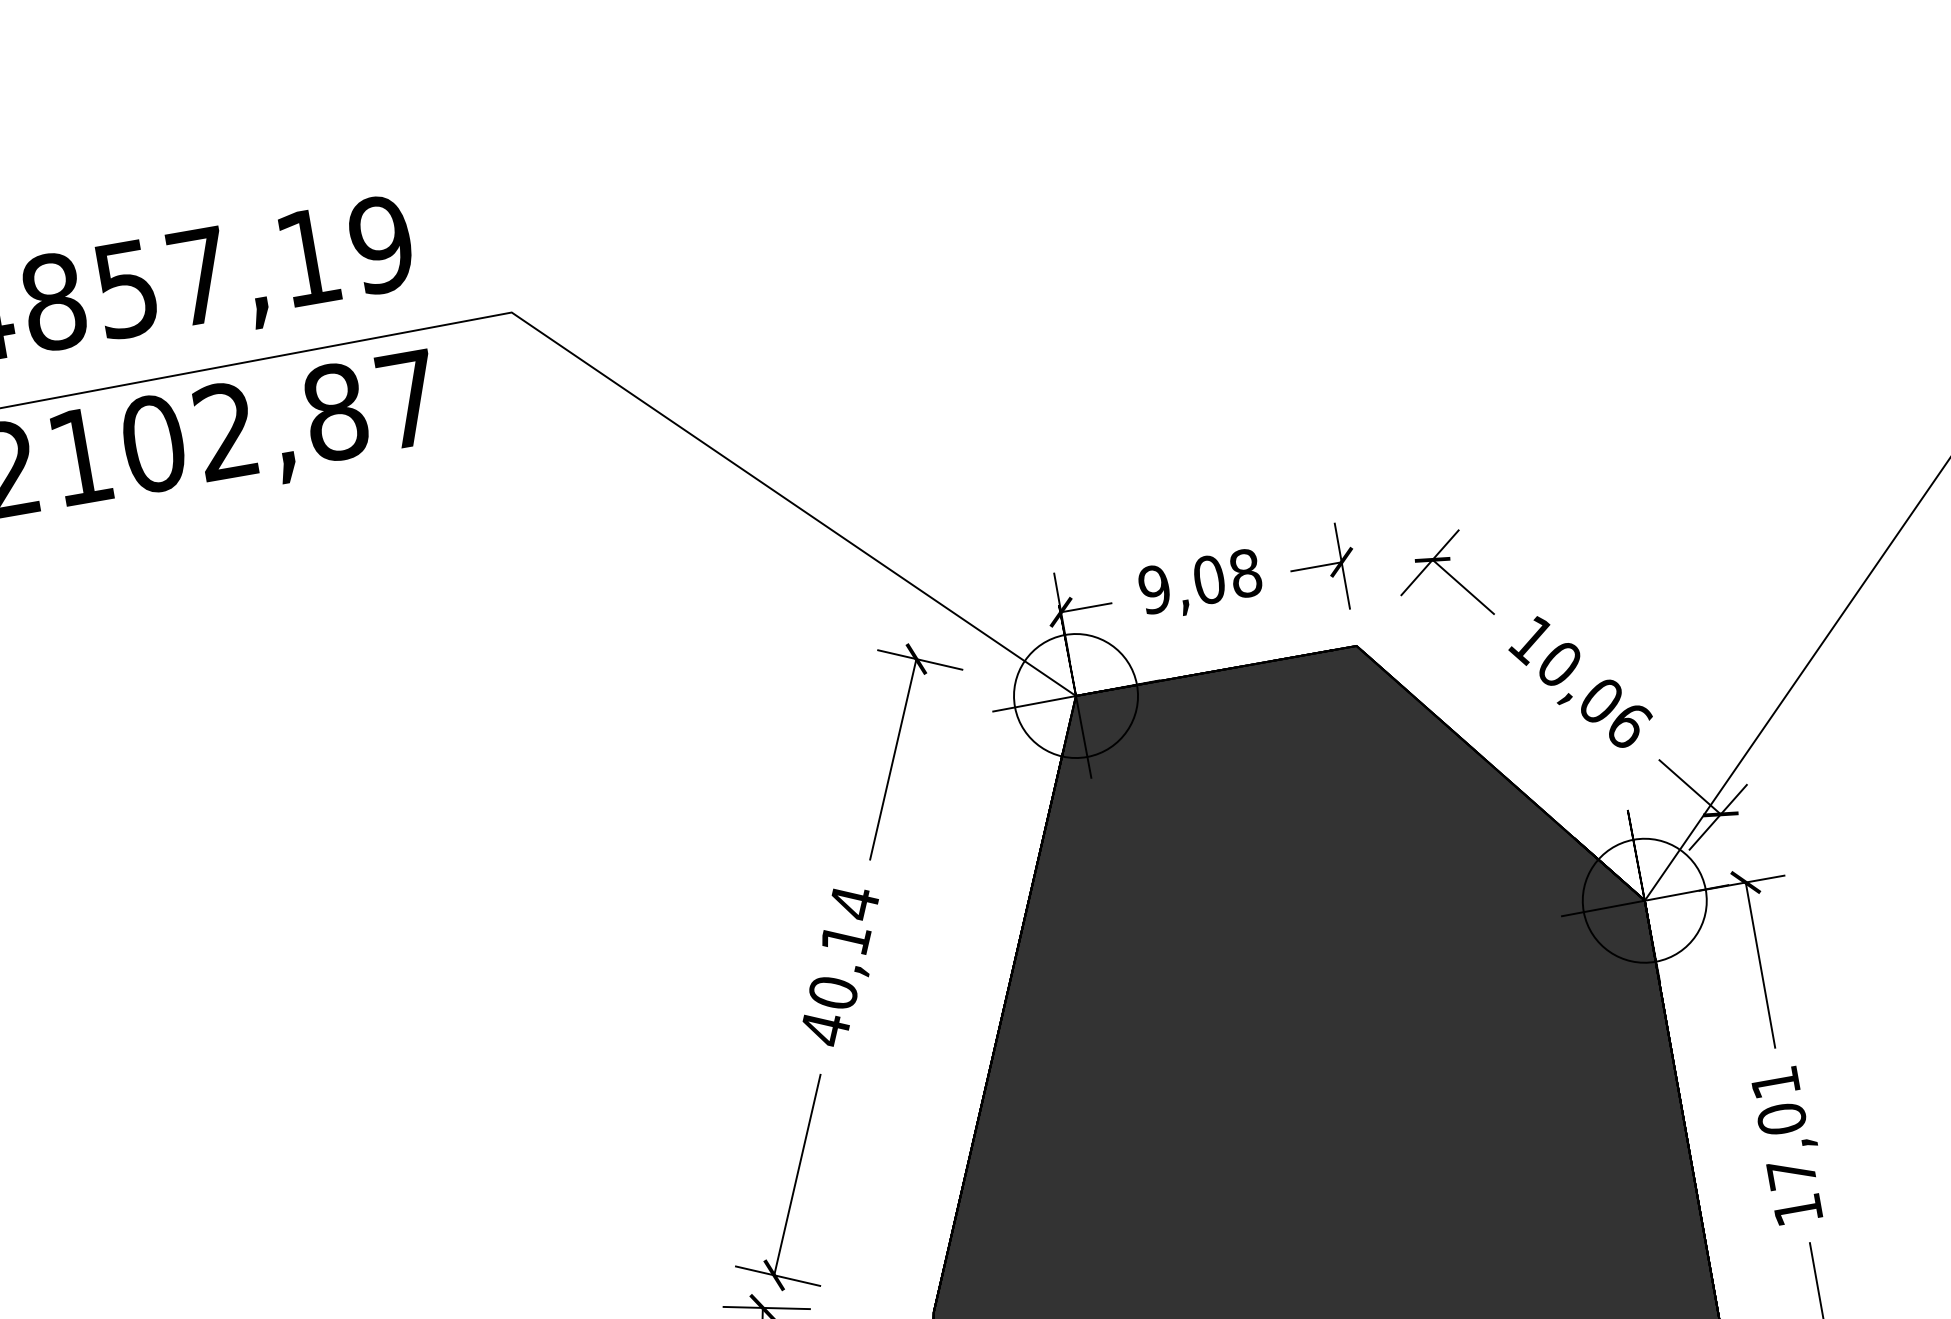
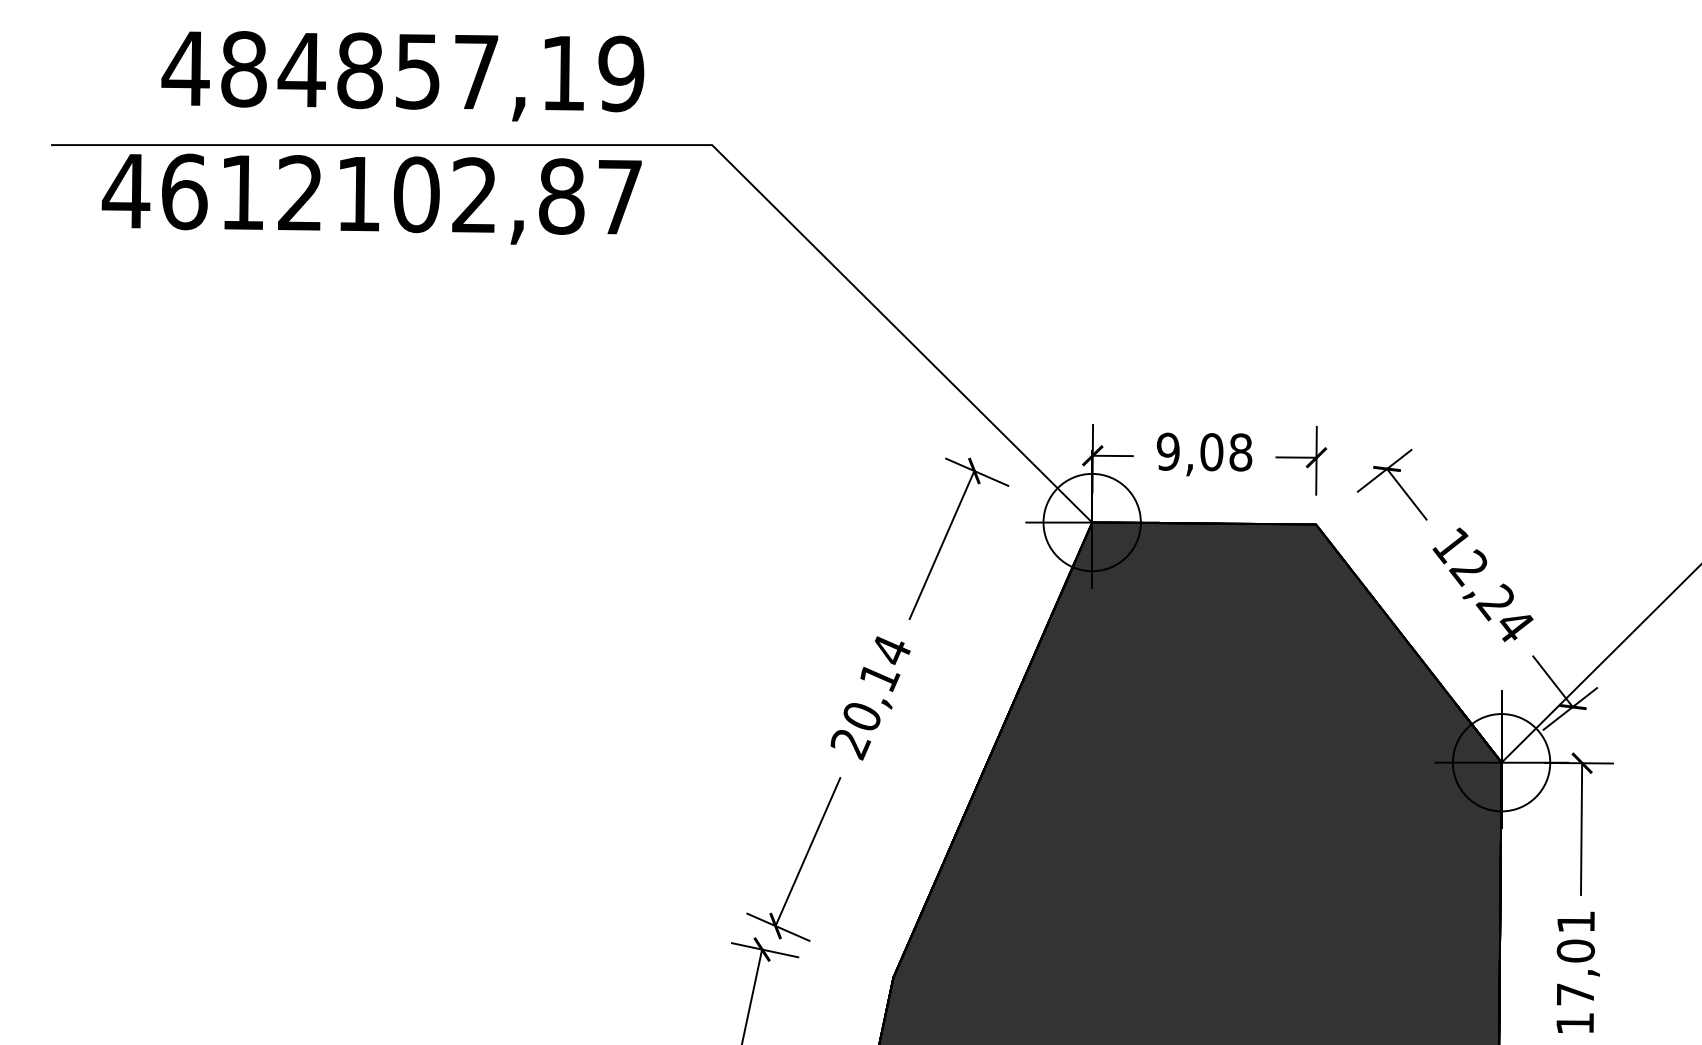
text: (1592, 693) -> (1491, 595), 10,06 -> 12,24
text: (825, 1030) -> (850, 744), 40,14 -> 20,14

